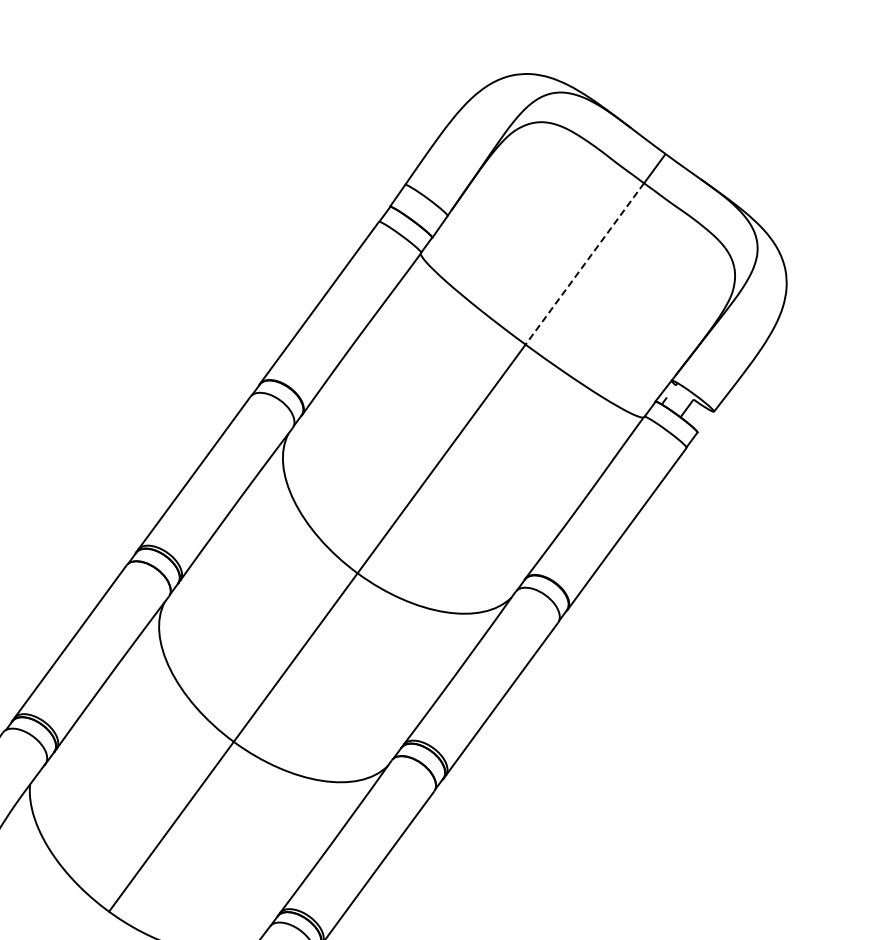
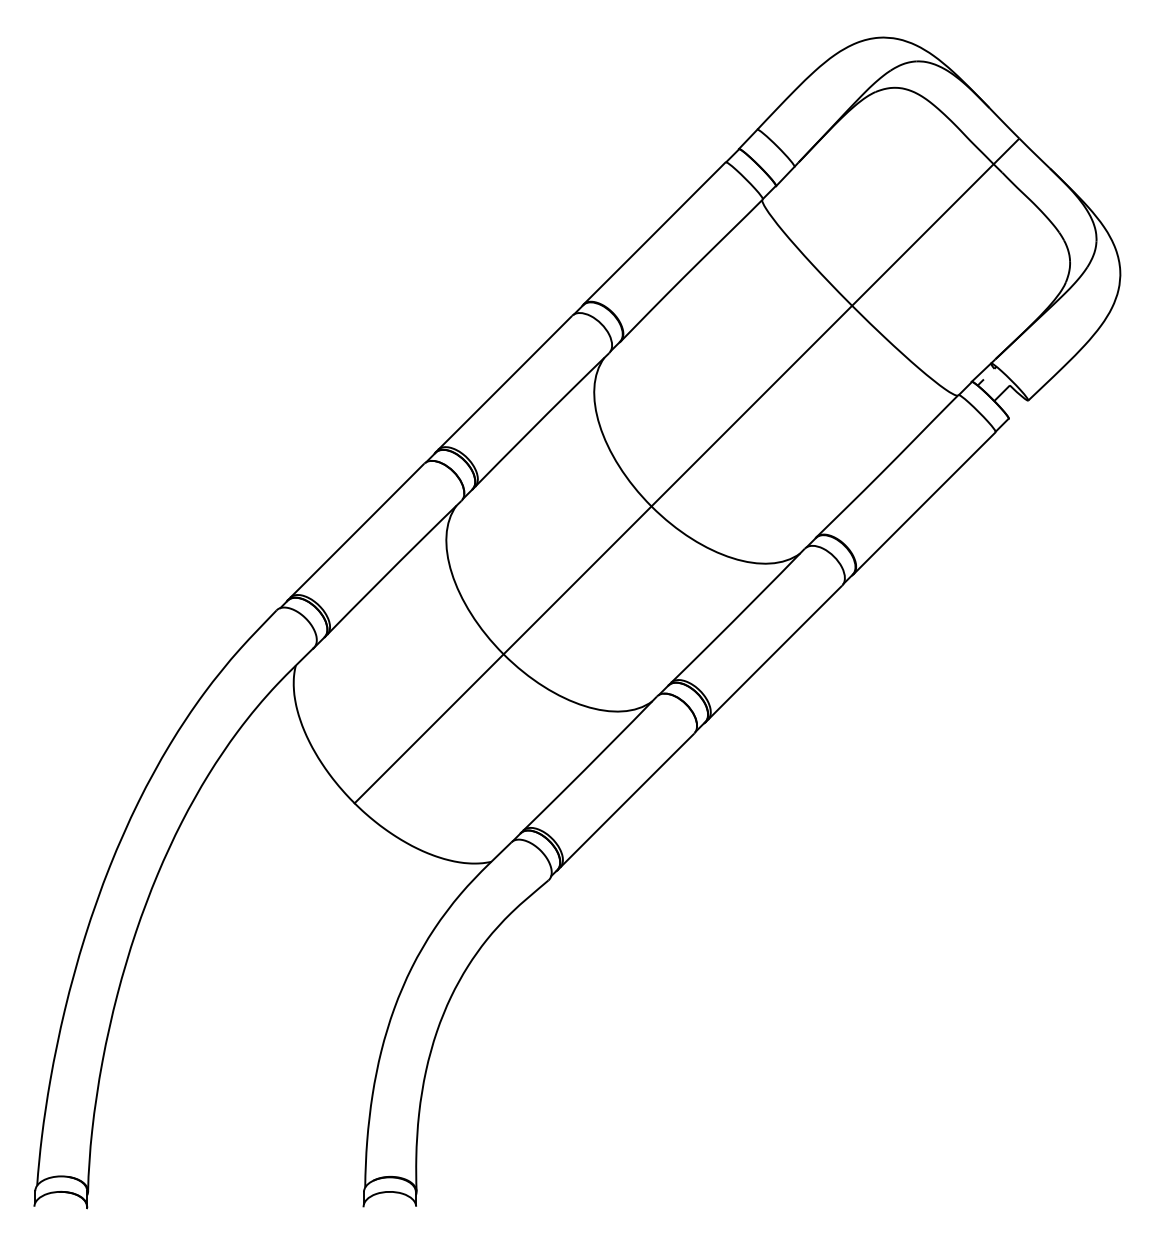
line: (584, 264) -> (922, 235), dashed -> solid

